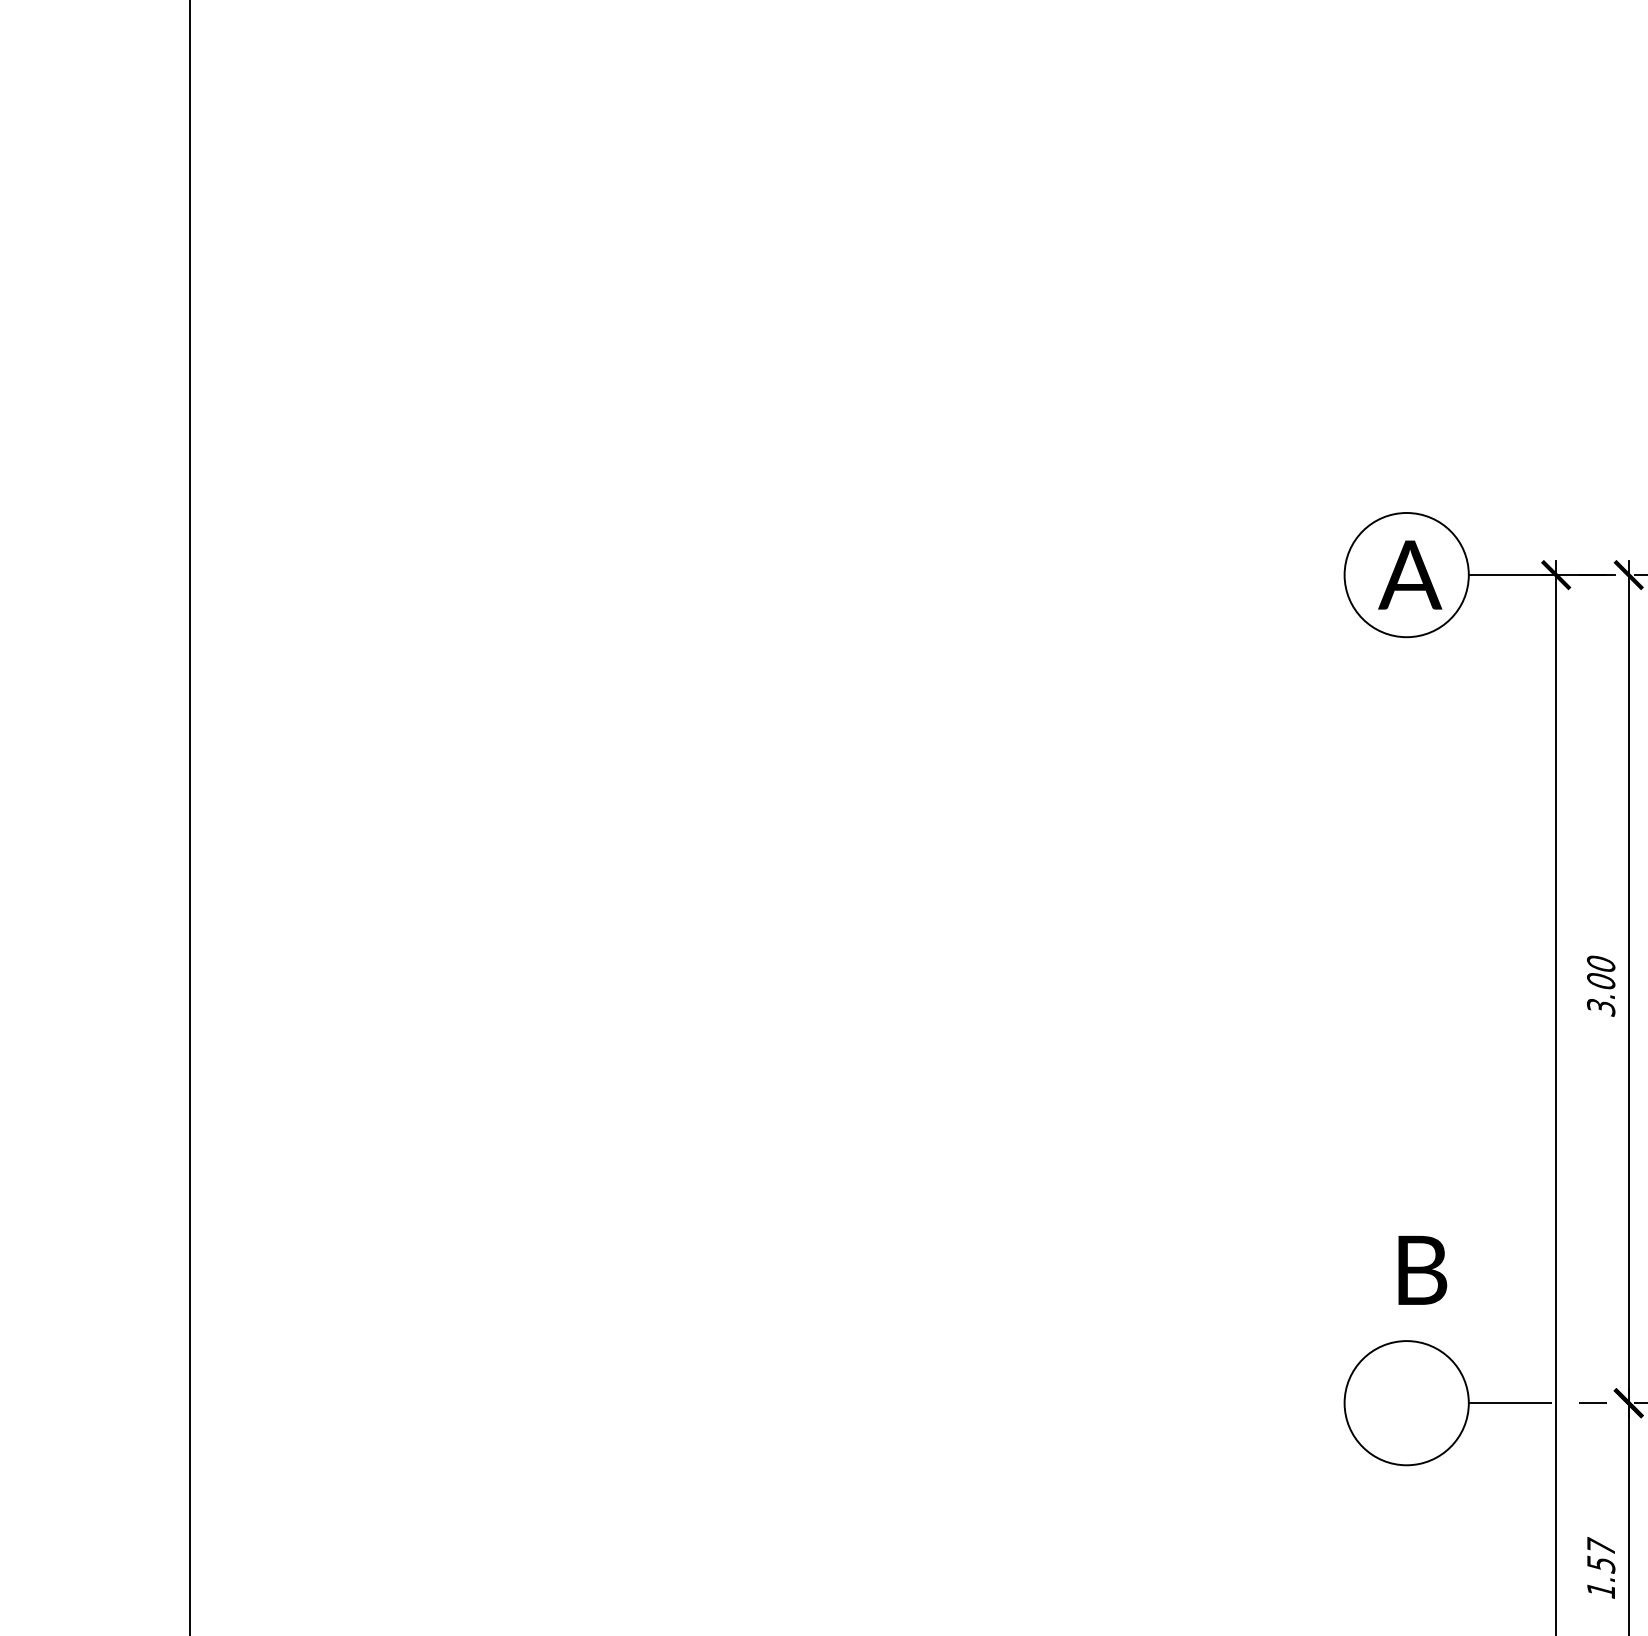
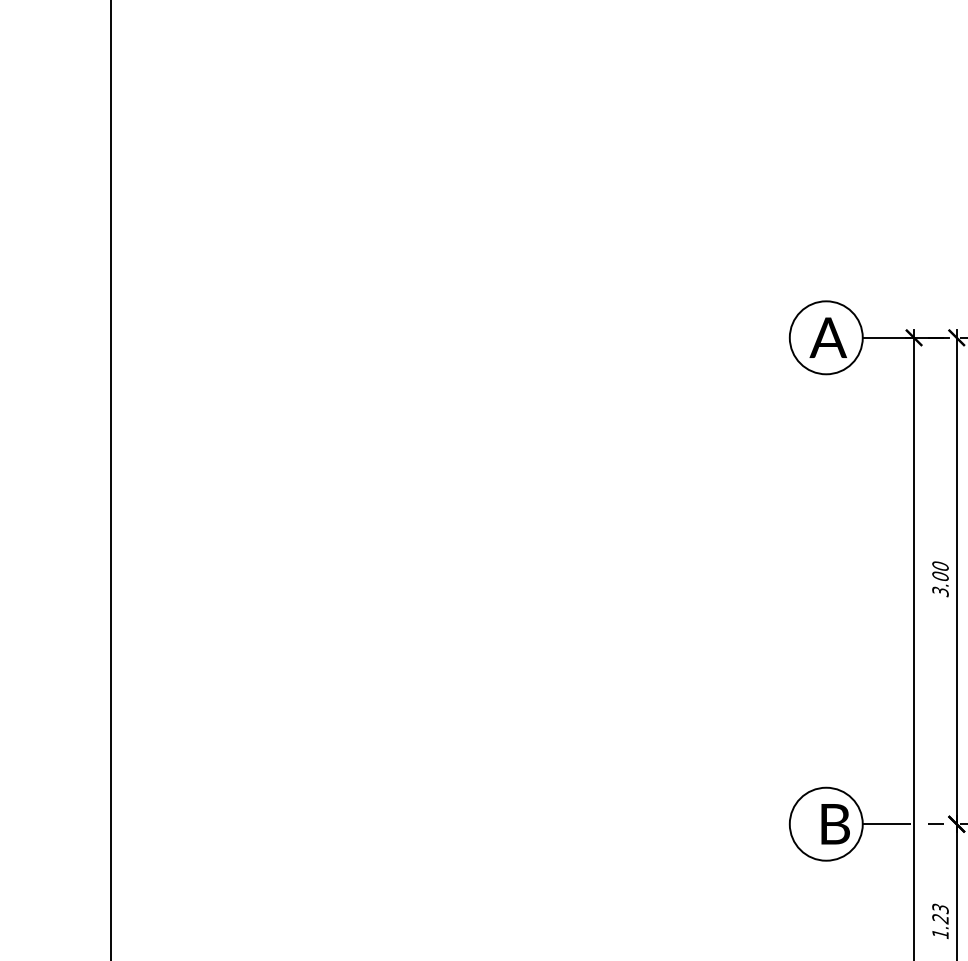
text: (1422, 1270) -> (835, 824), moved
text: (1601, 1555) -> (940, 913), 1.57 -> 1.23

